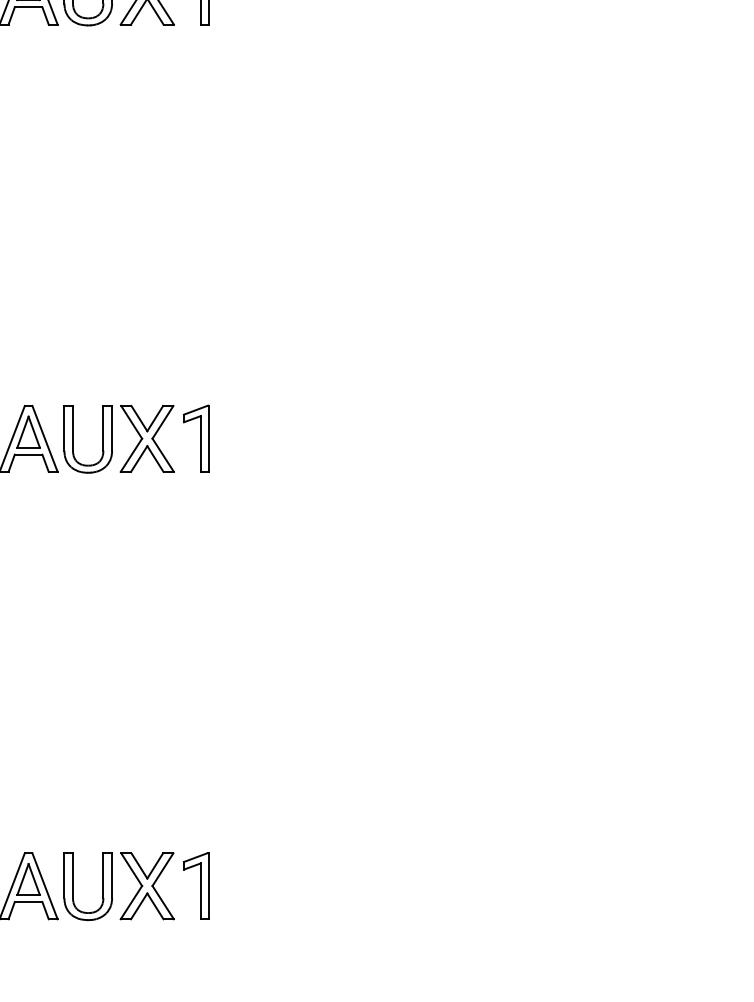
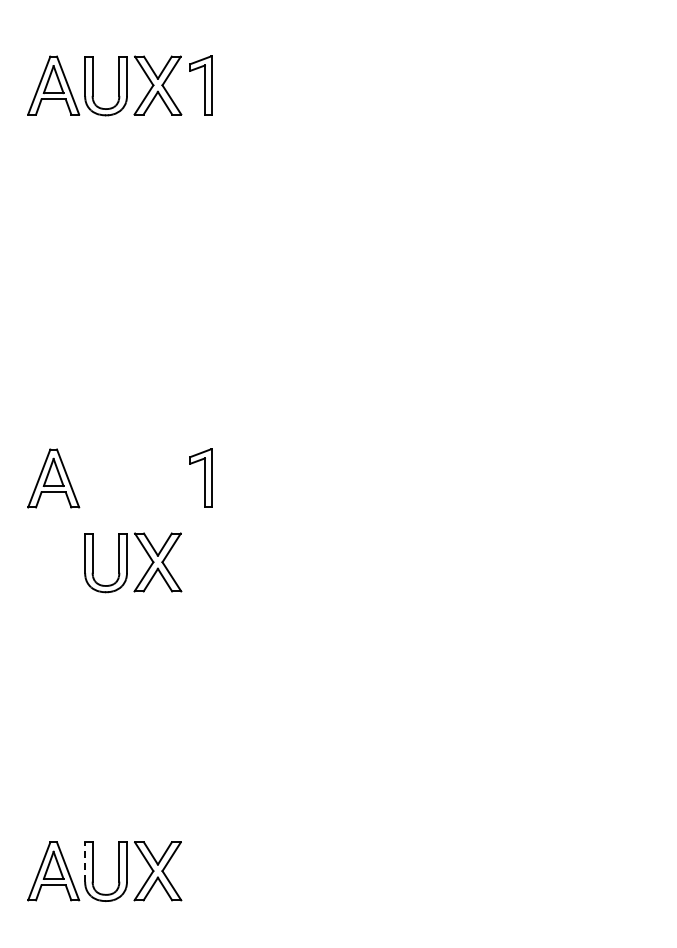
part: (119, 438) -> (133, 562), moved
line: (64, 876) -> (85, 862), solid -> dashed
part: (195, 885) -> (200, 870), removed

